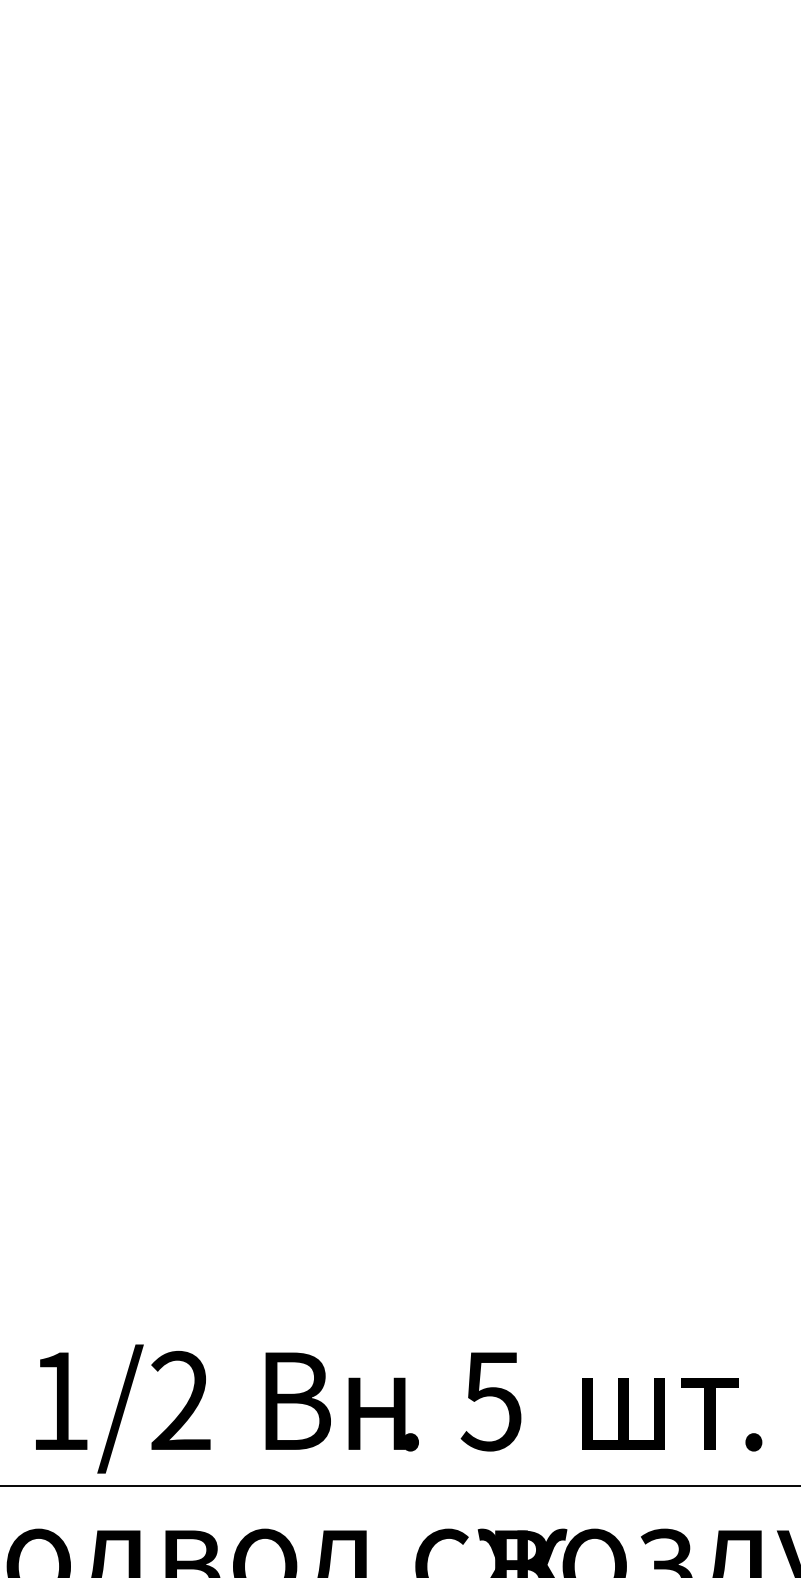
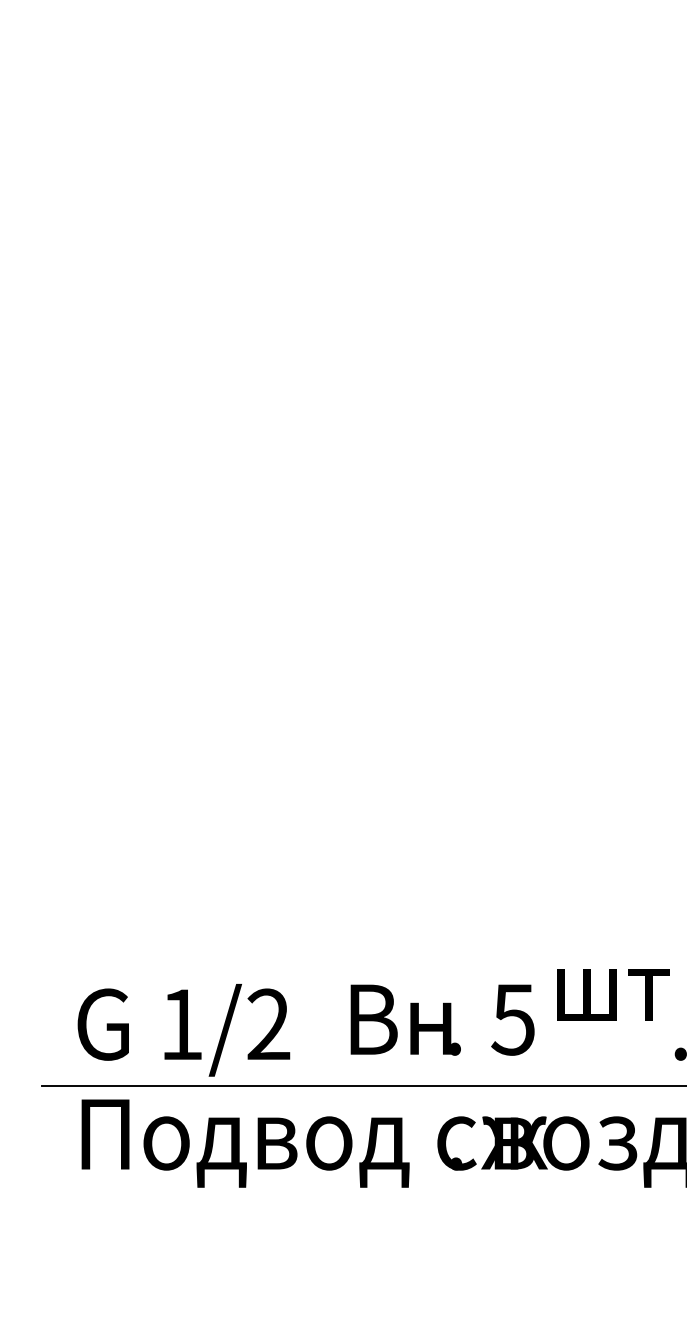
text: (393, 1400) -> (442, 1019), moved
text: (660, 1413) -> (613, 994), moved

